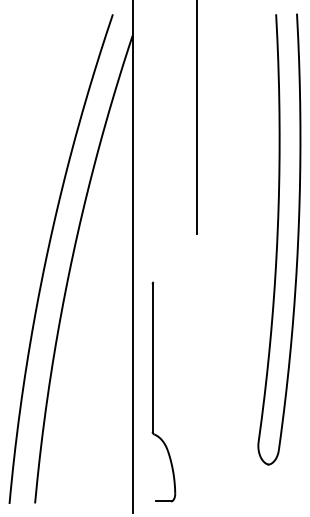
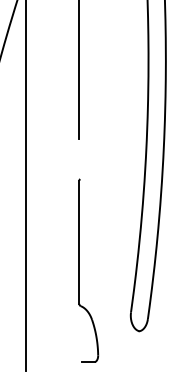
part: (153, 391) -> (80, 270), moved

